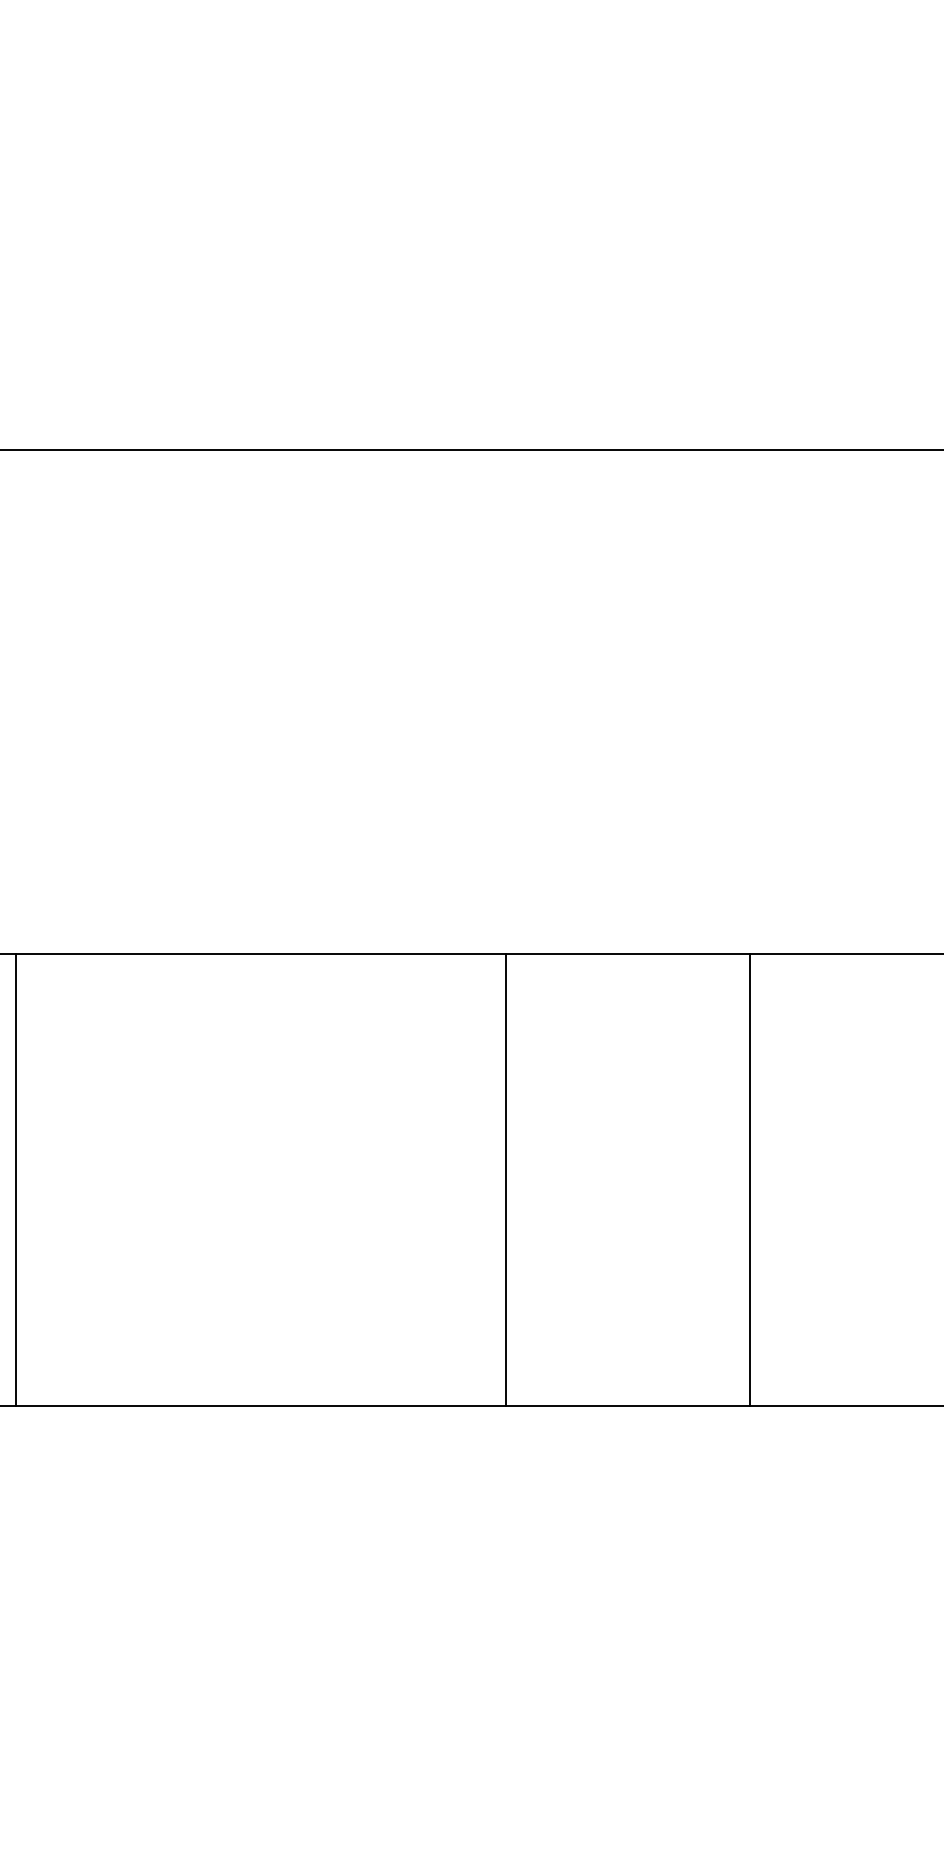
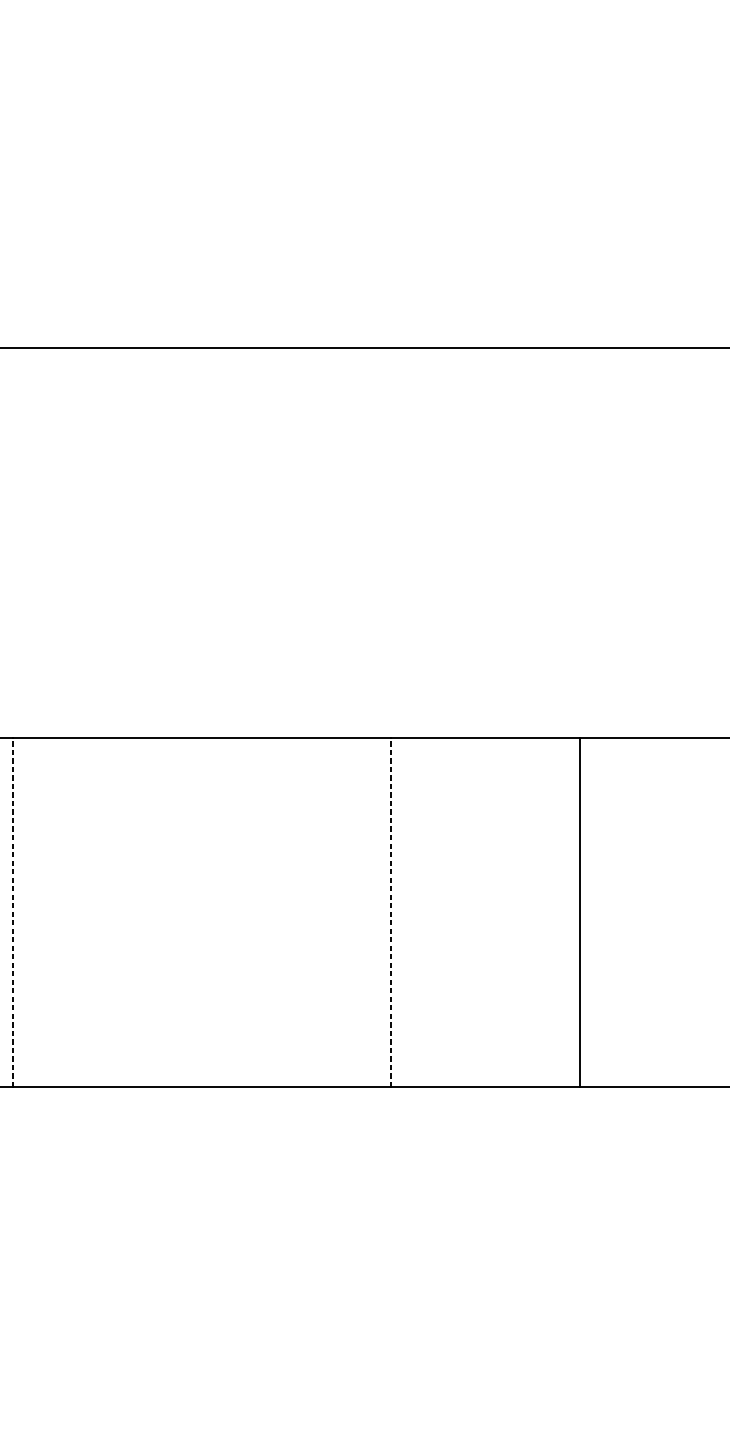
line: (16, 1180) -> (12, 912), solid -> dashed
line: (505, 1180) -> (390, 912), solid -> dashed

